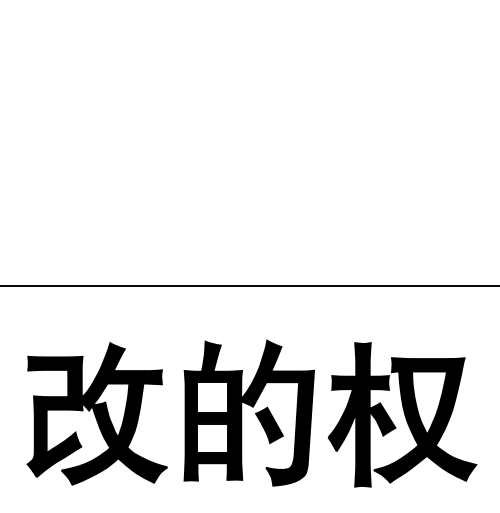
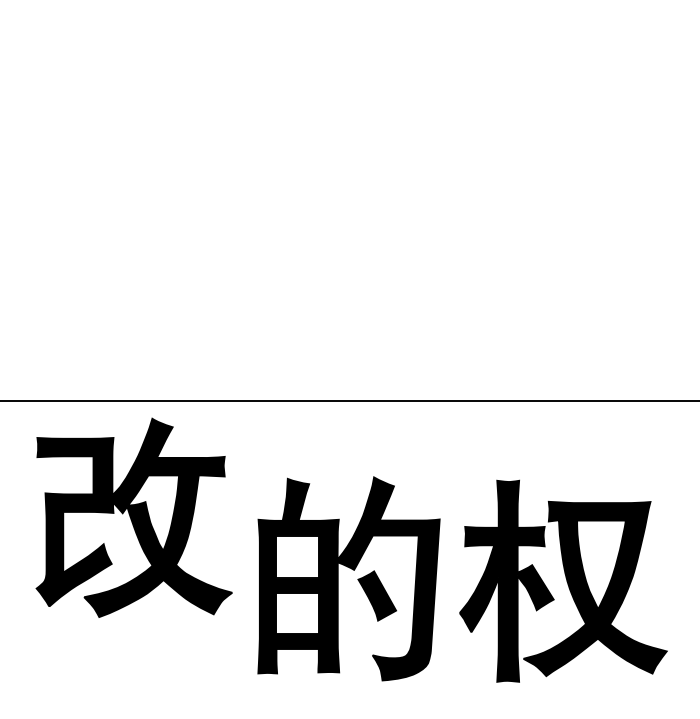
part: (96, 413) -> (133, 517), moved

